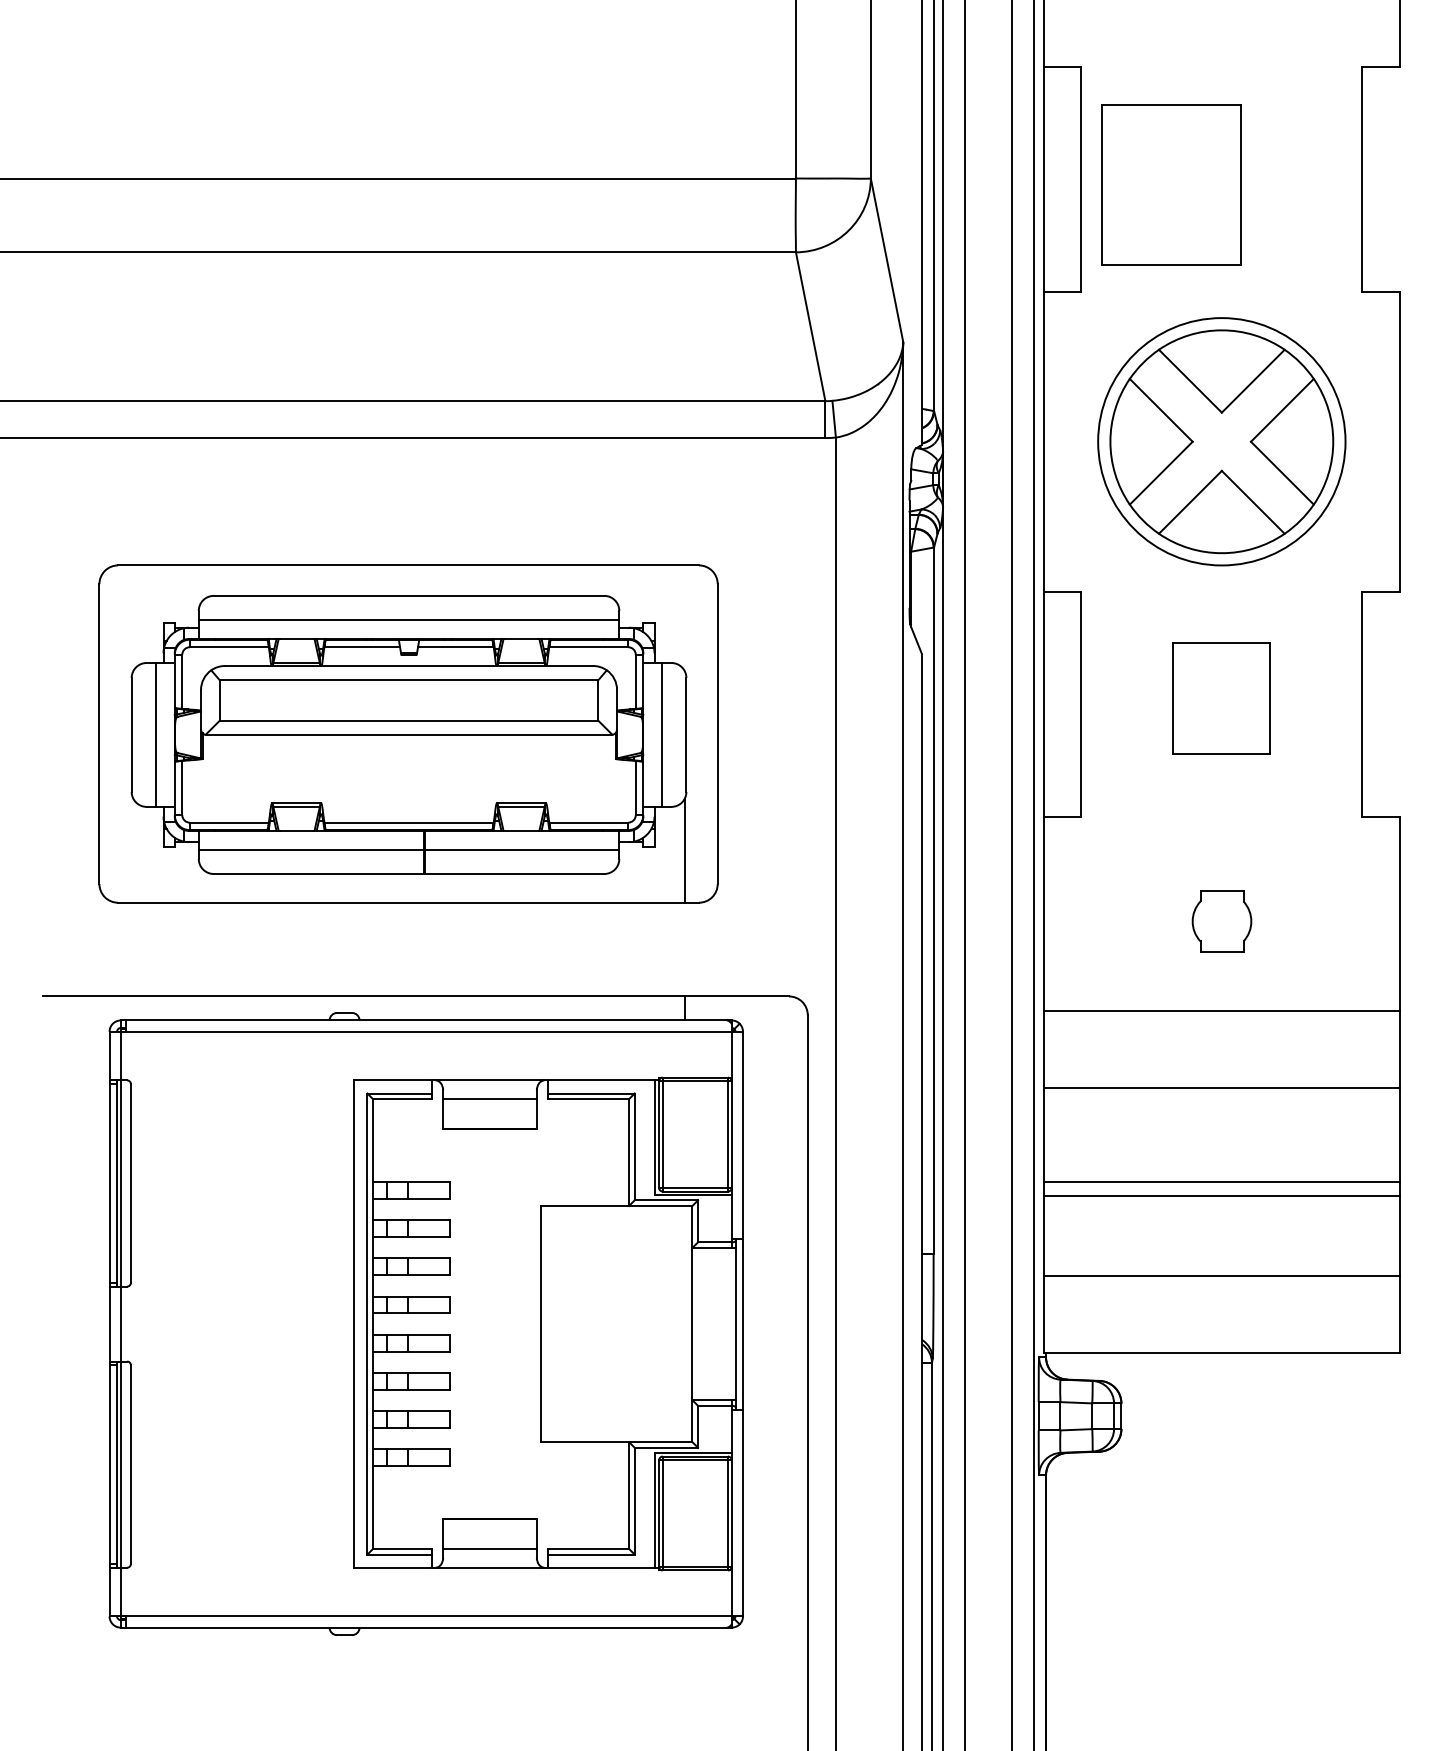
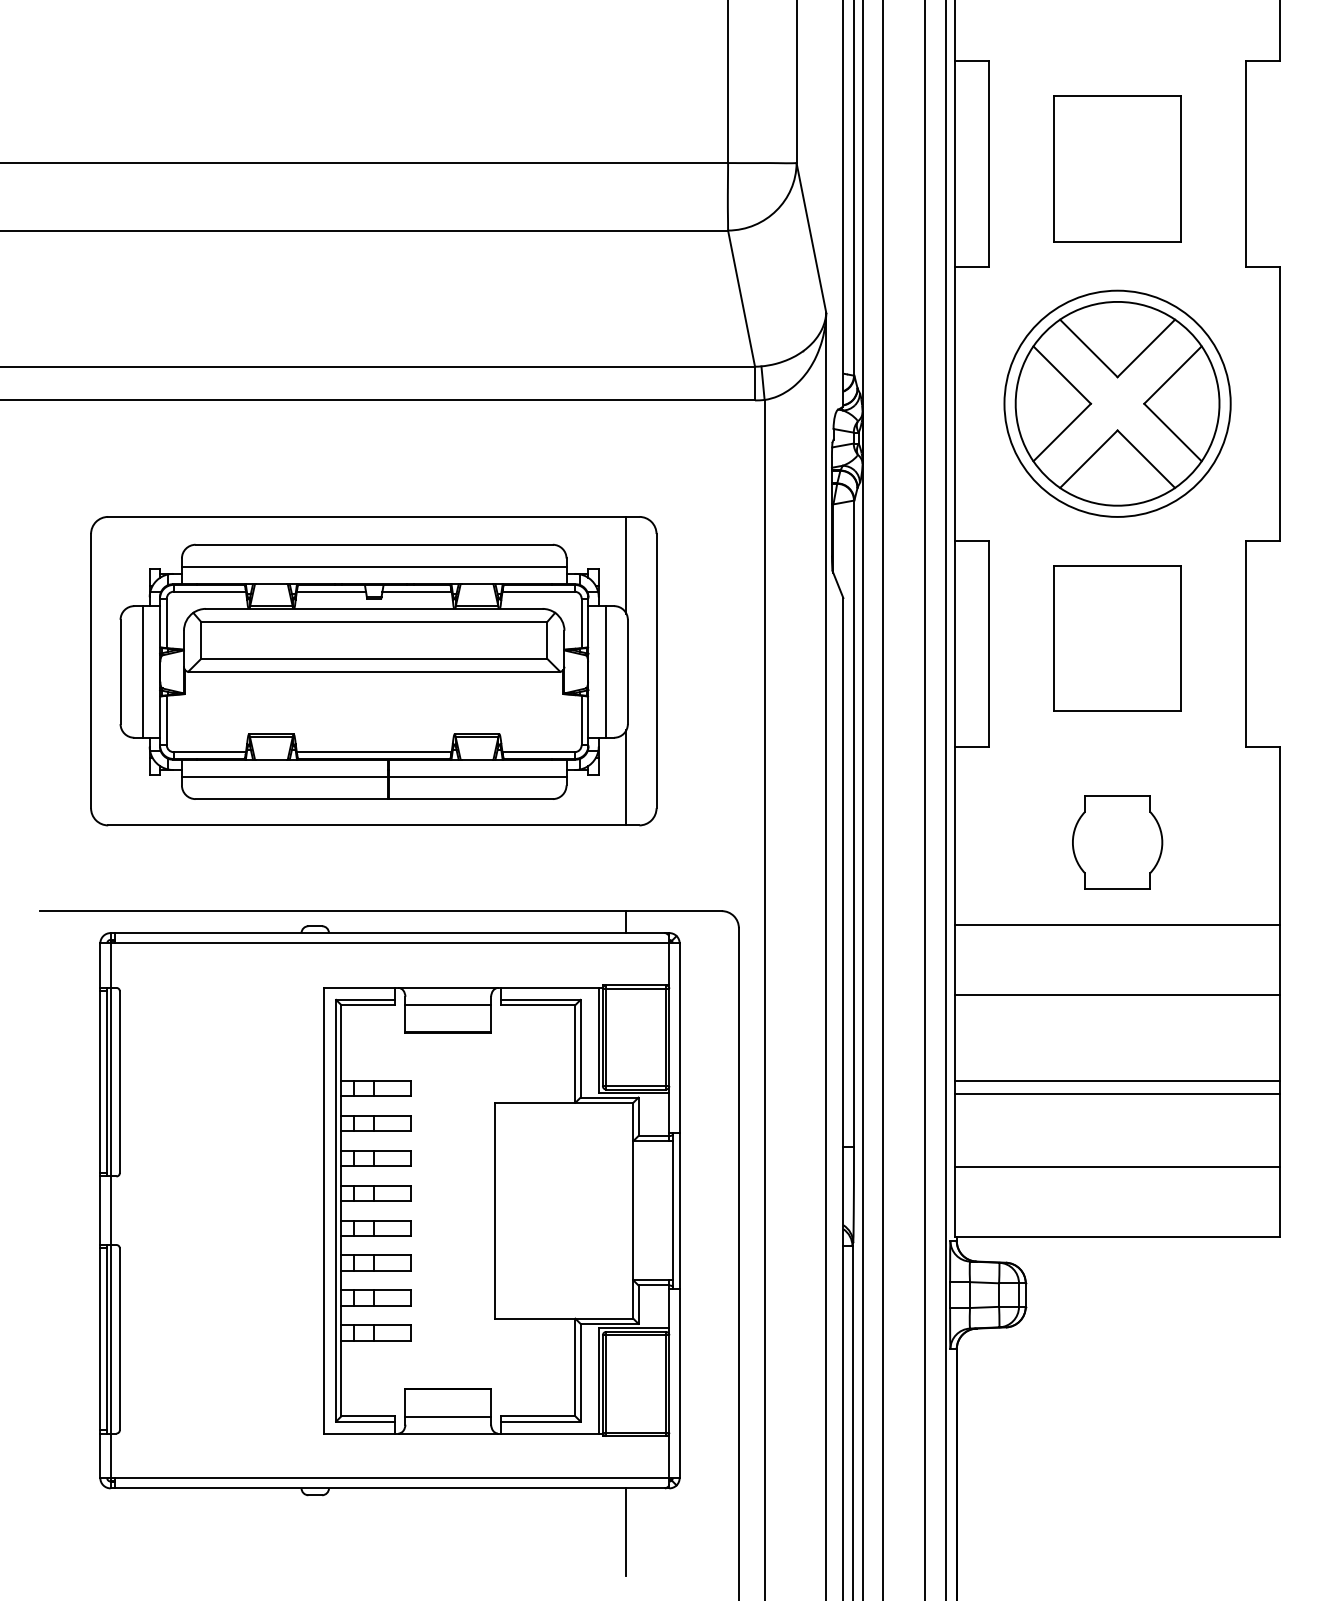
part: (1171, 184) -> (1117, 168), moved
line: (684, 617) -> (626, 564), added
part: (1221, 698) -> (1117, 638), size x1.43
part: (1221, 921) -> (1117, 842), size x1.67
line: (684, 1675) -> (626, 1532), added

